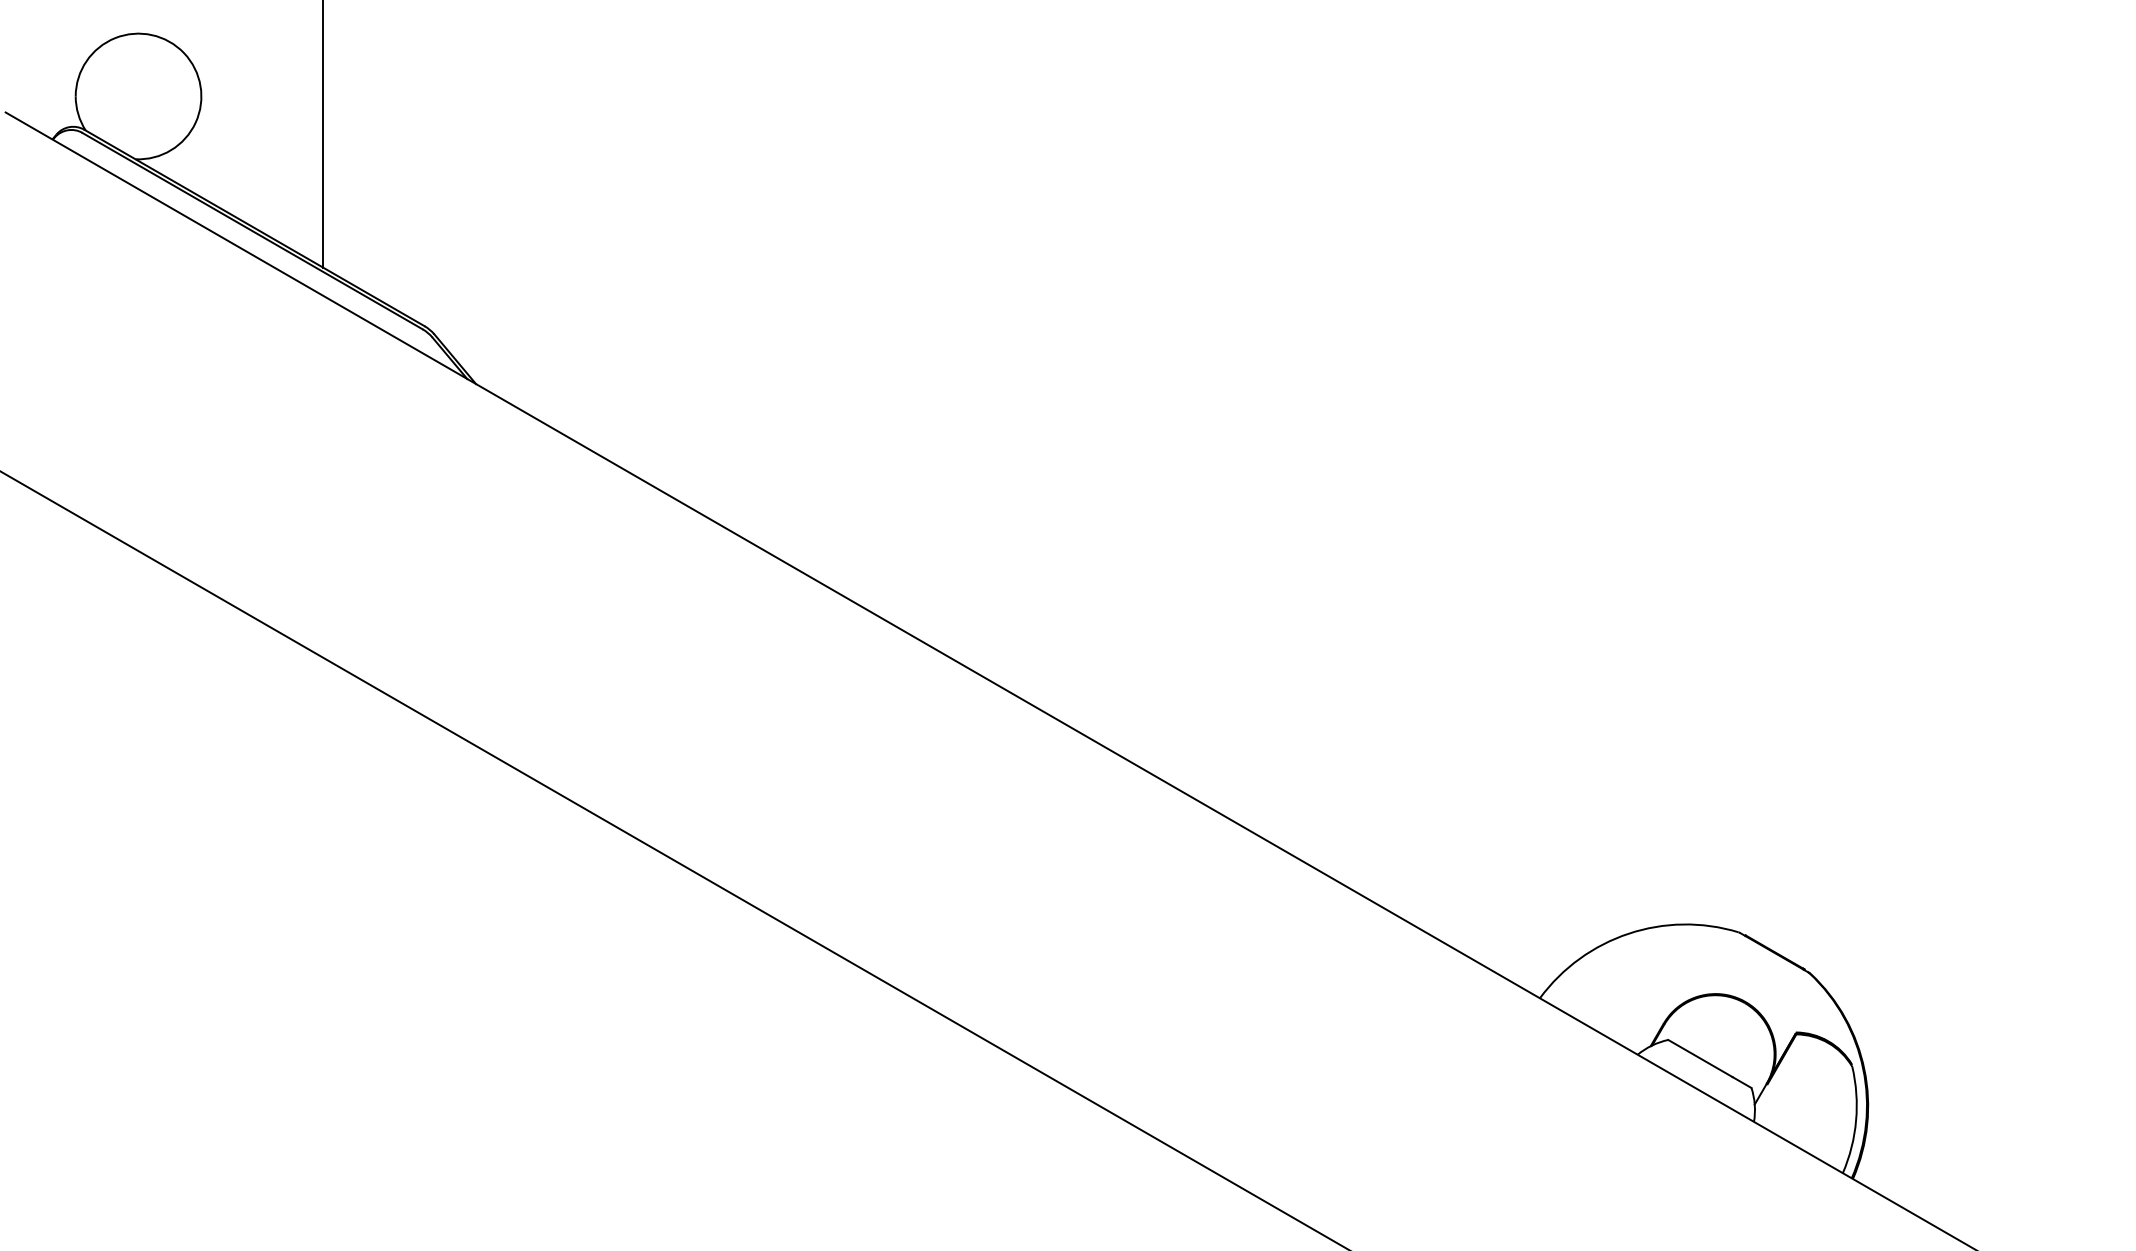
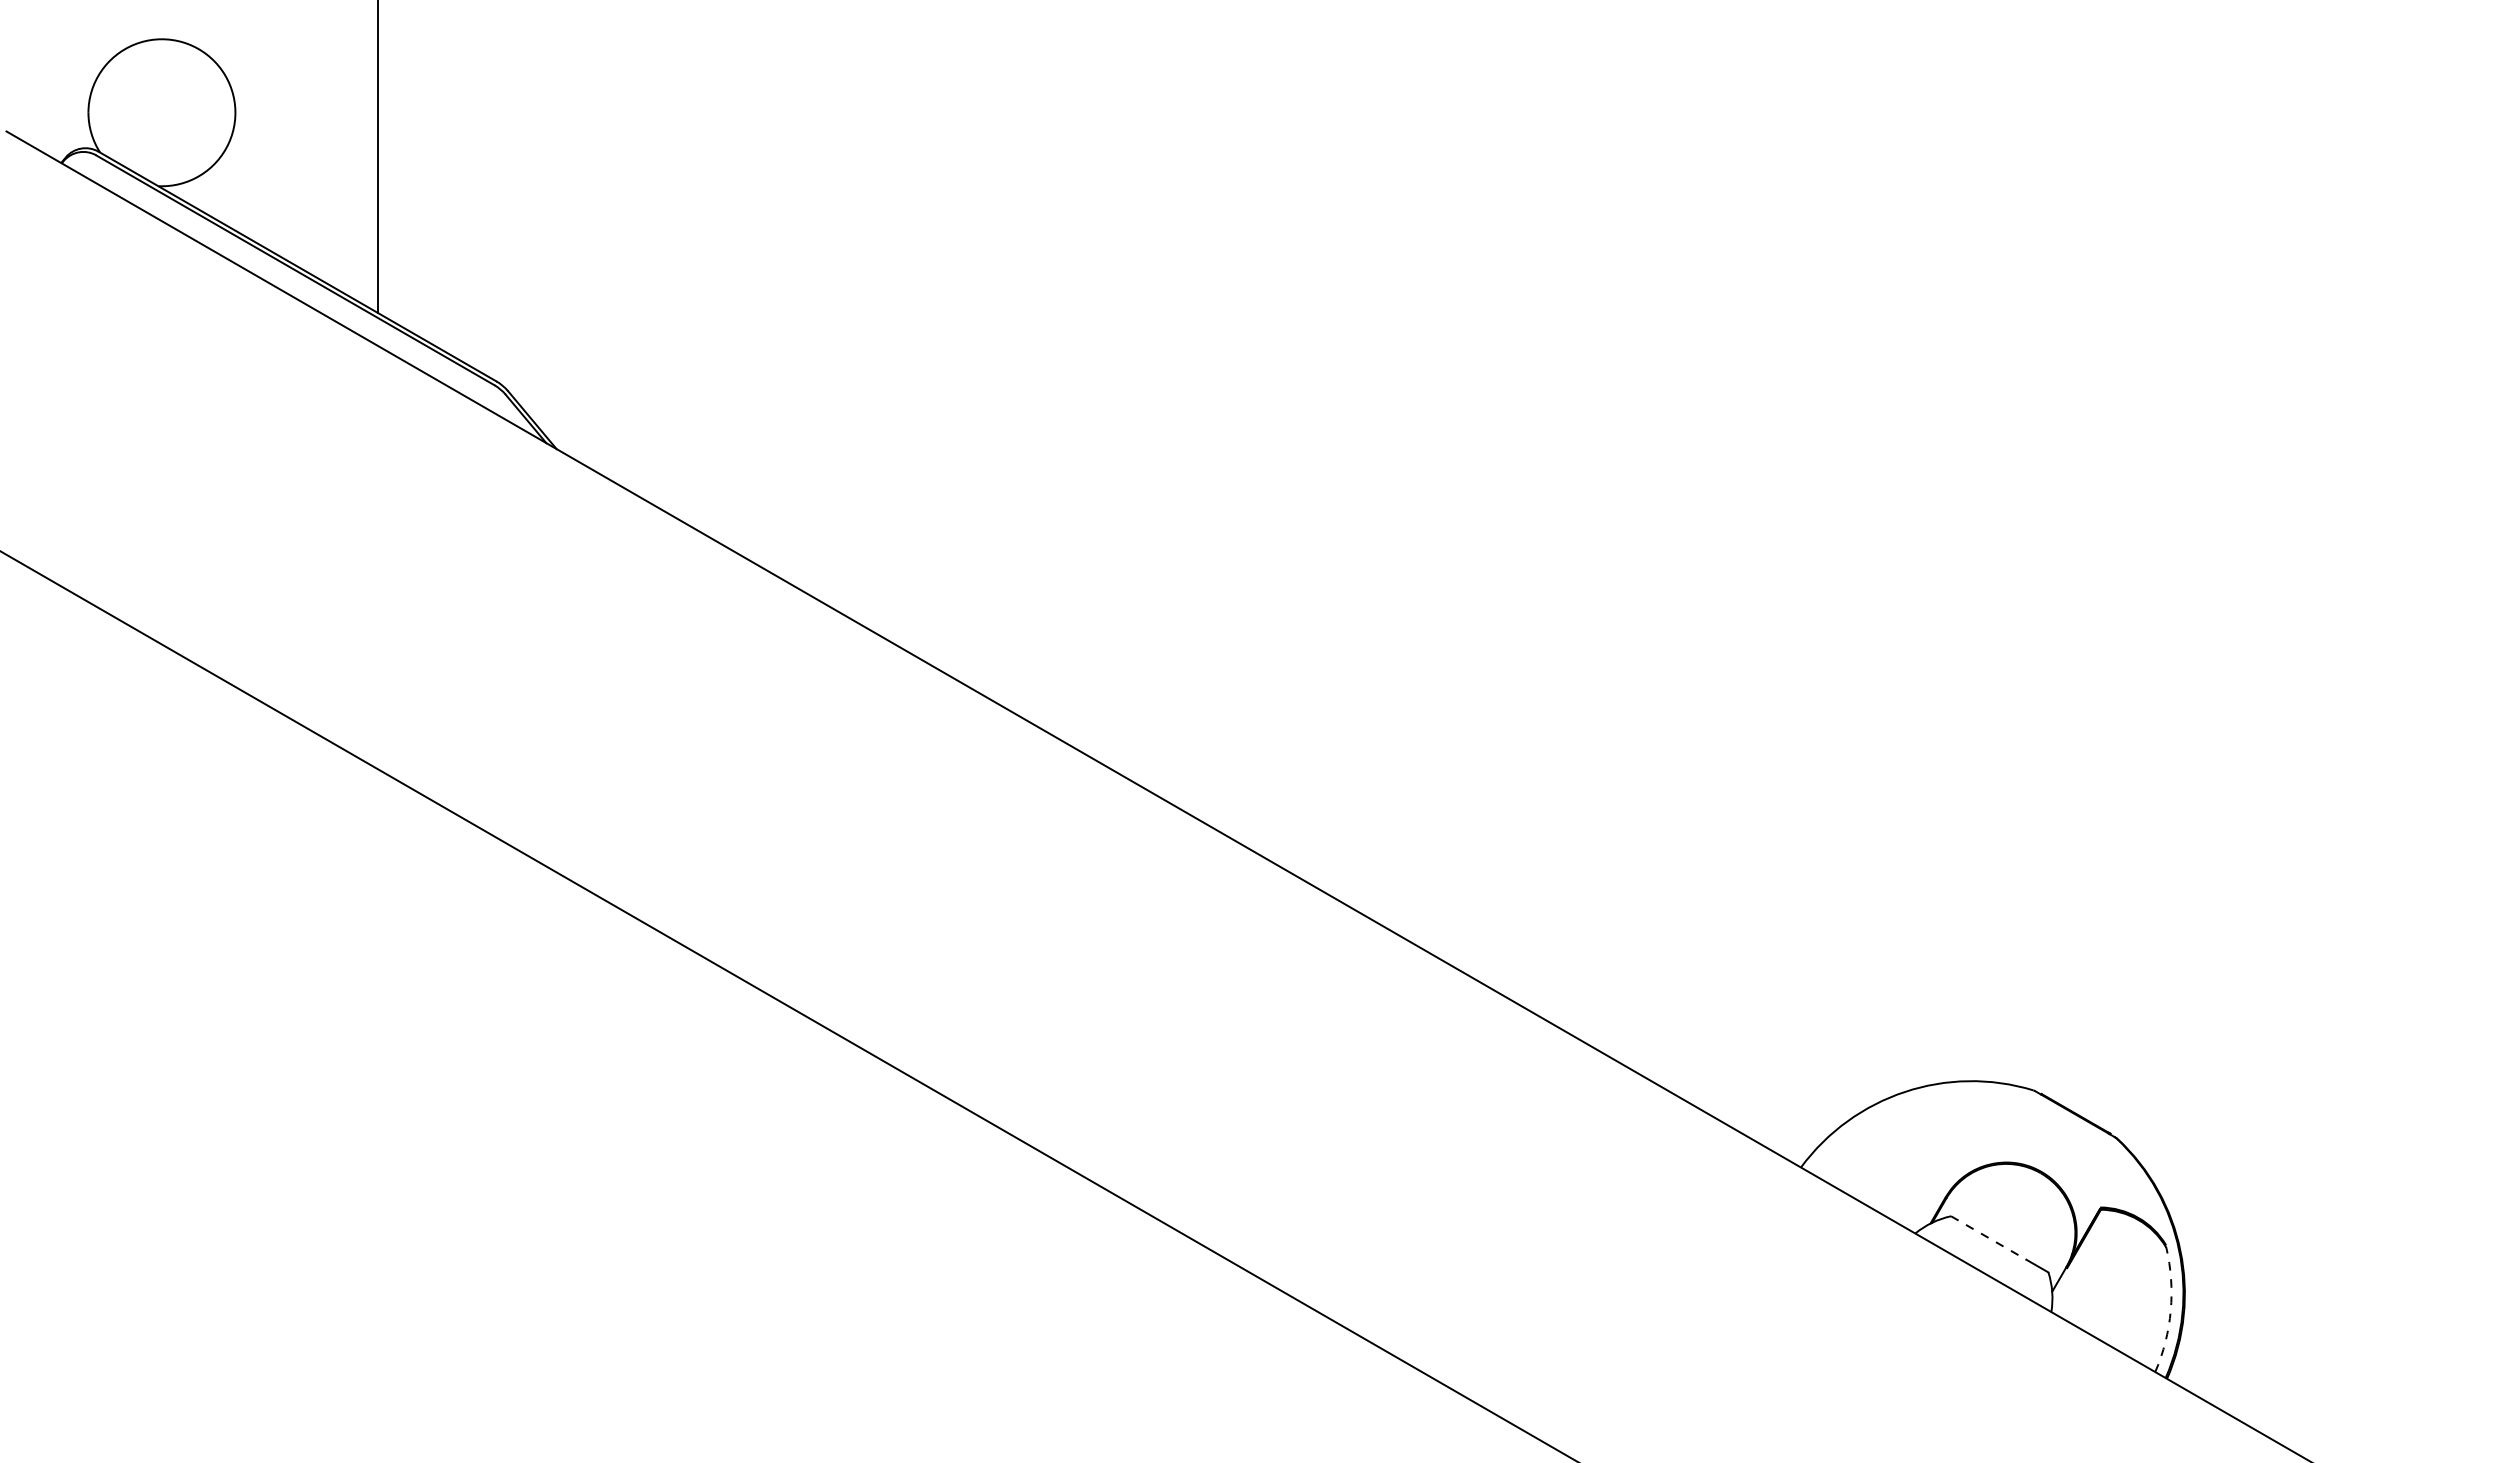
line: (1701, 1058) -> (1989, 1238), solid -> dashed
arc: (1855, 1120) -> (2170, 1310), solid -> dashed

